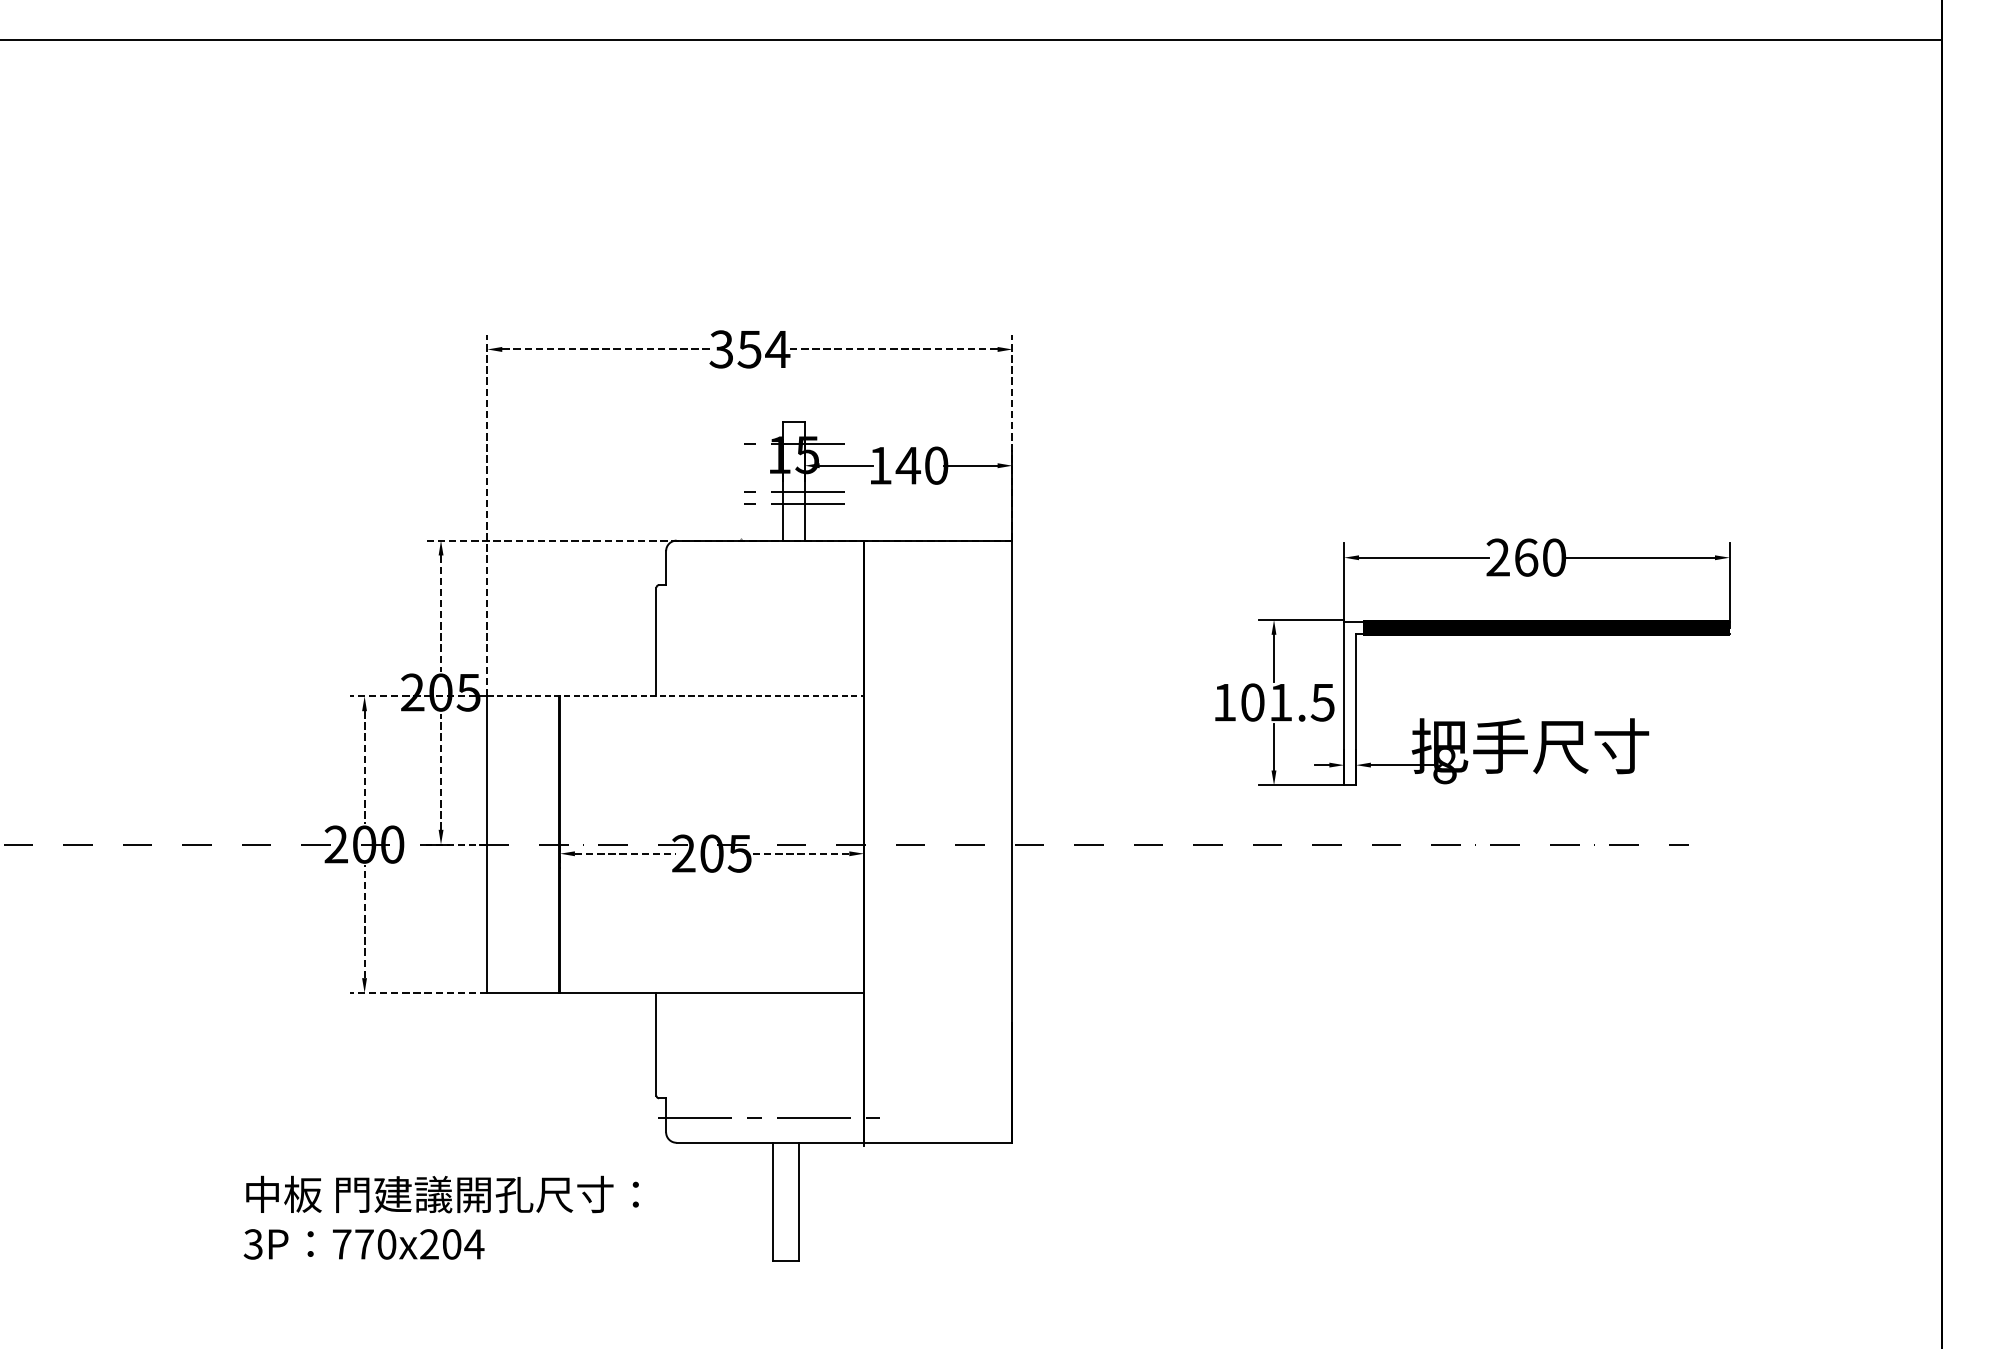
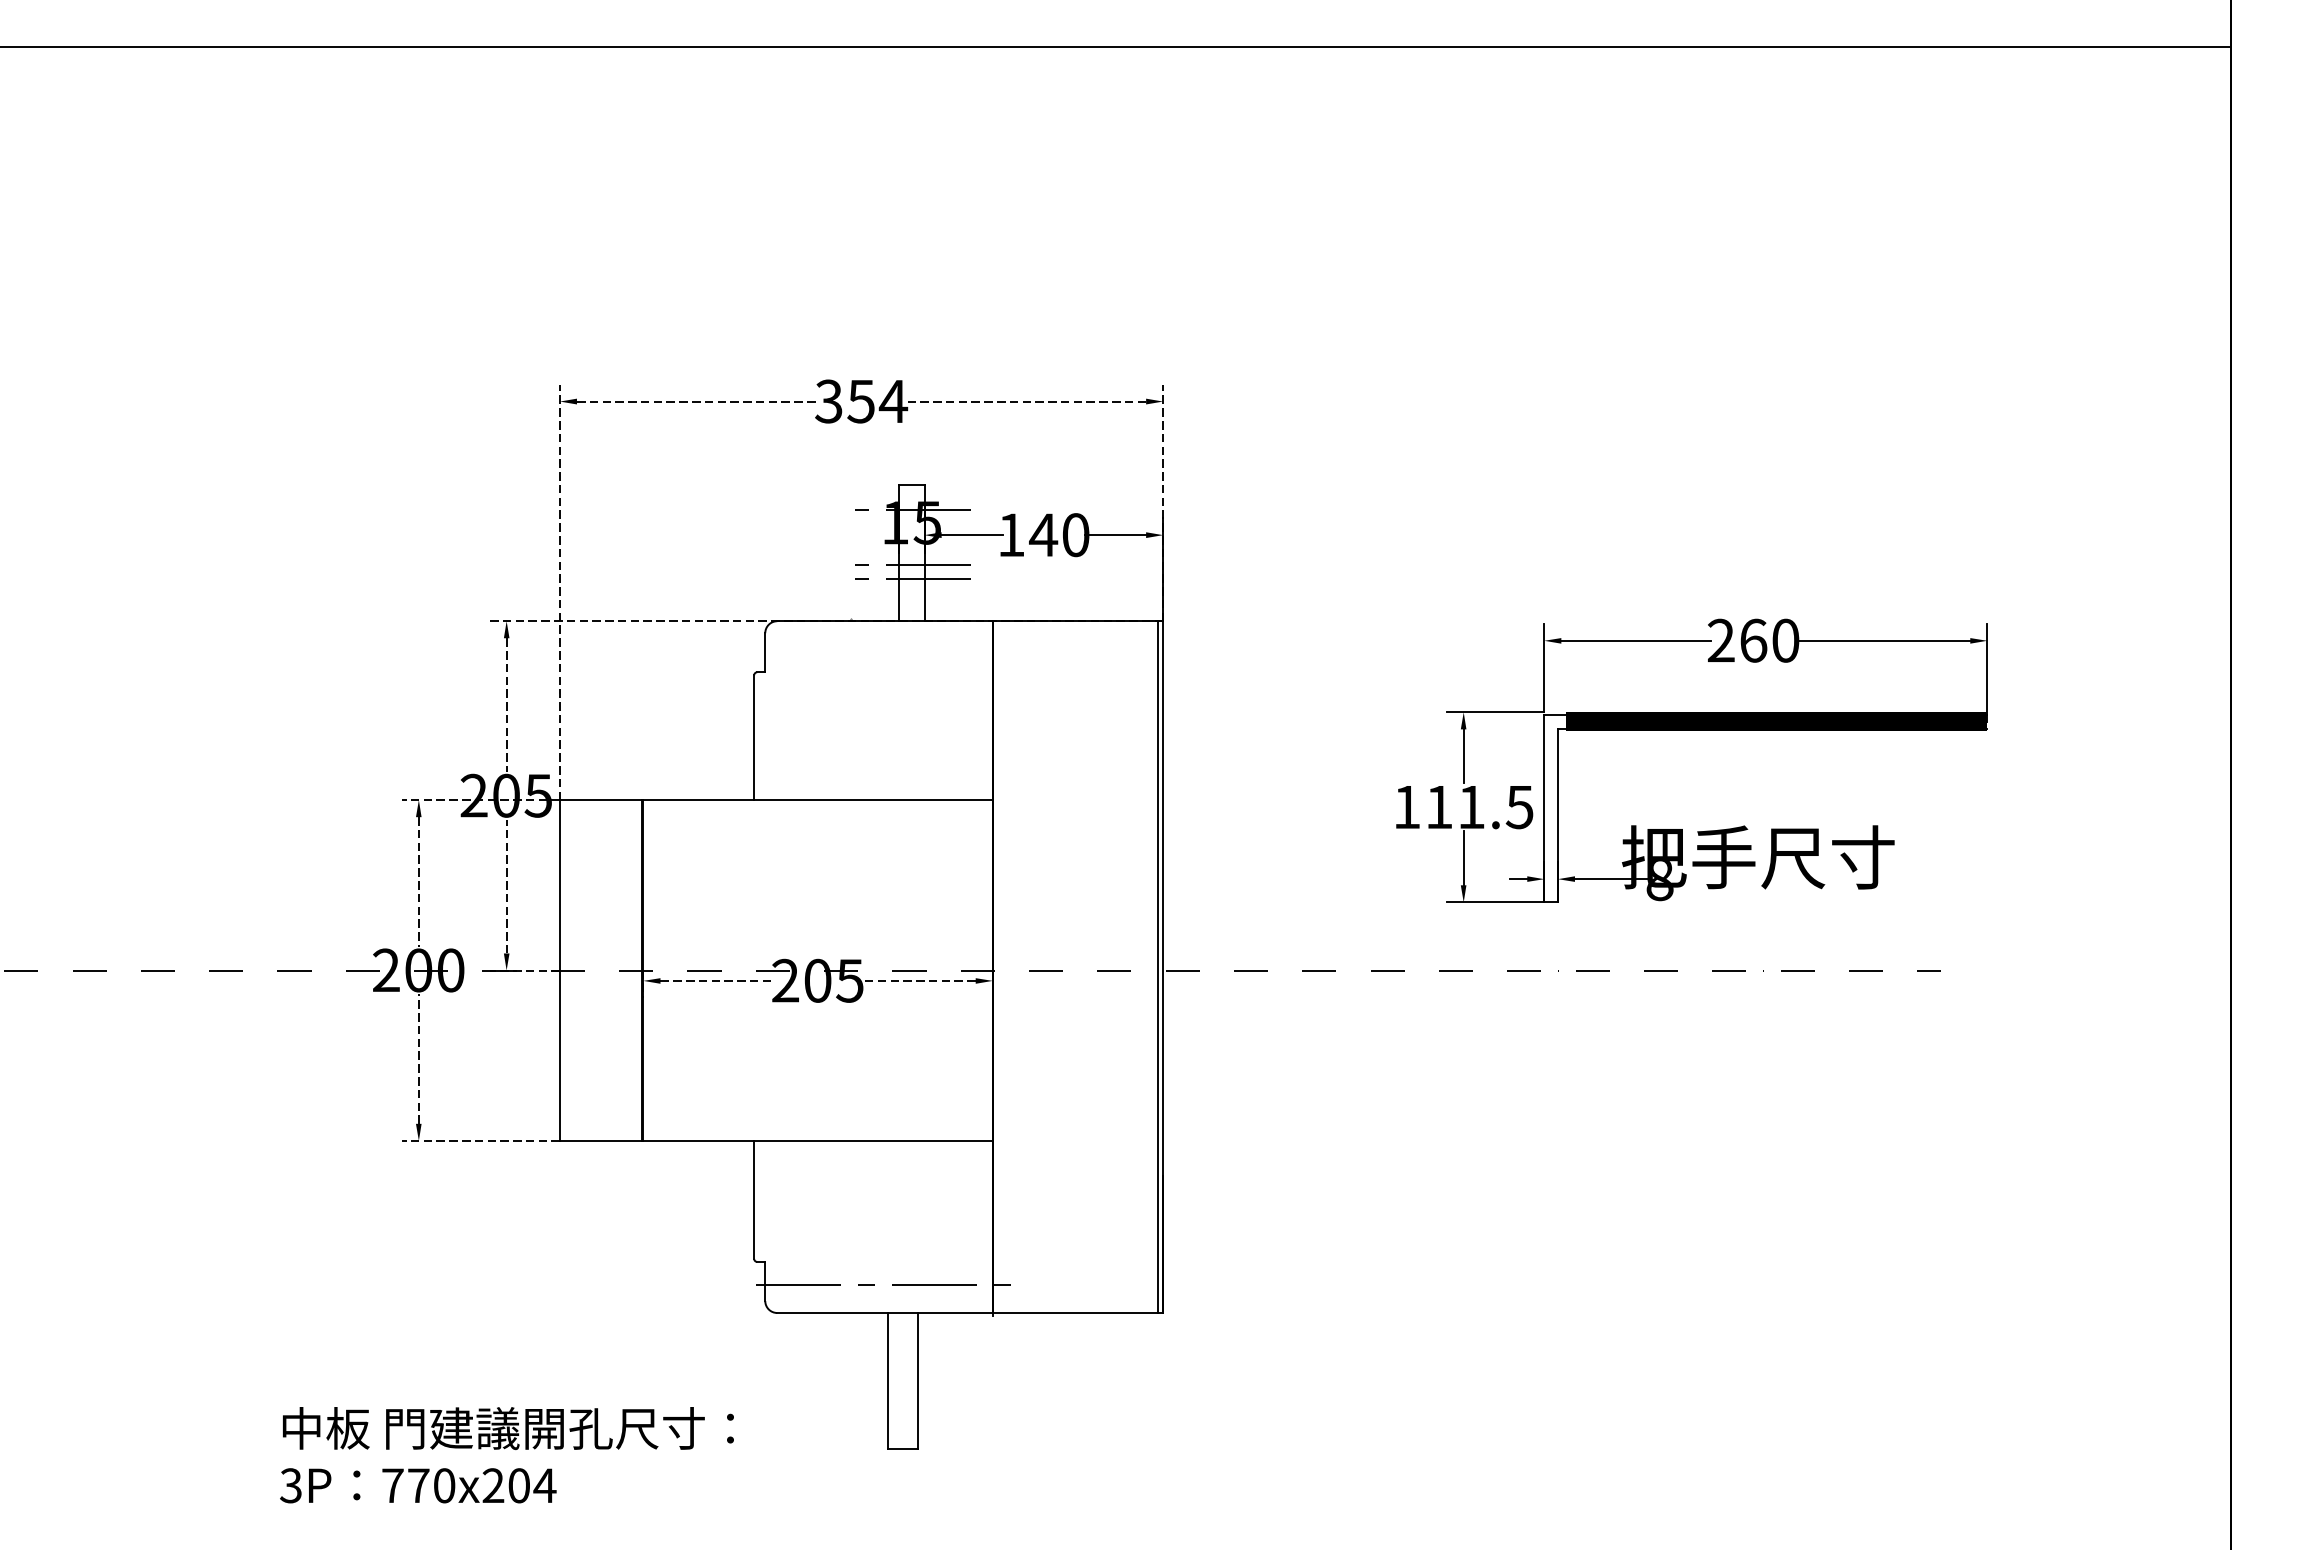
line: (675, 696) -> (776, 800), dashed -> solid
text: (1252, 702) -> (1439, 807), 101.5 -> 111.5
line: (1008, 842) -> (1158, 967), added
text: (440, 1218) -> (506, 1455), moved

